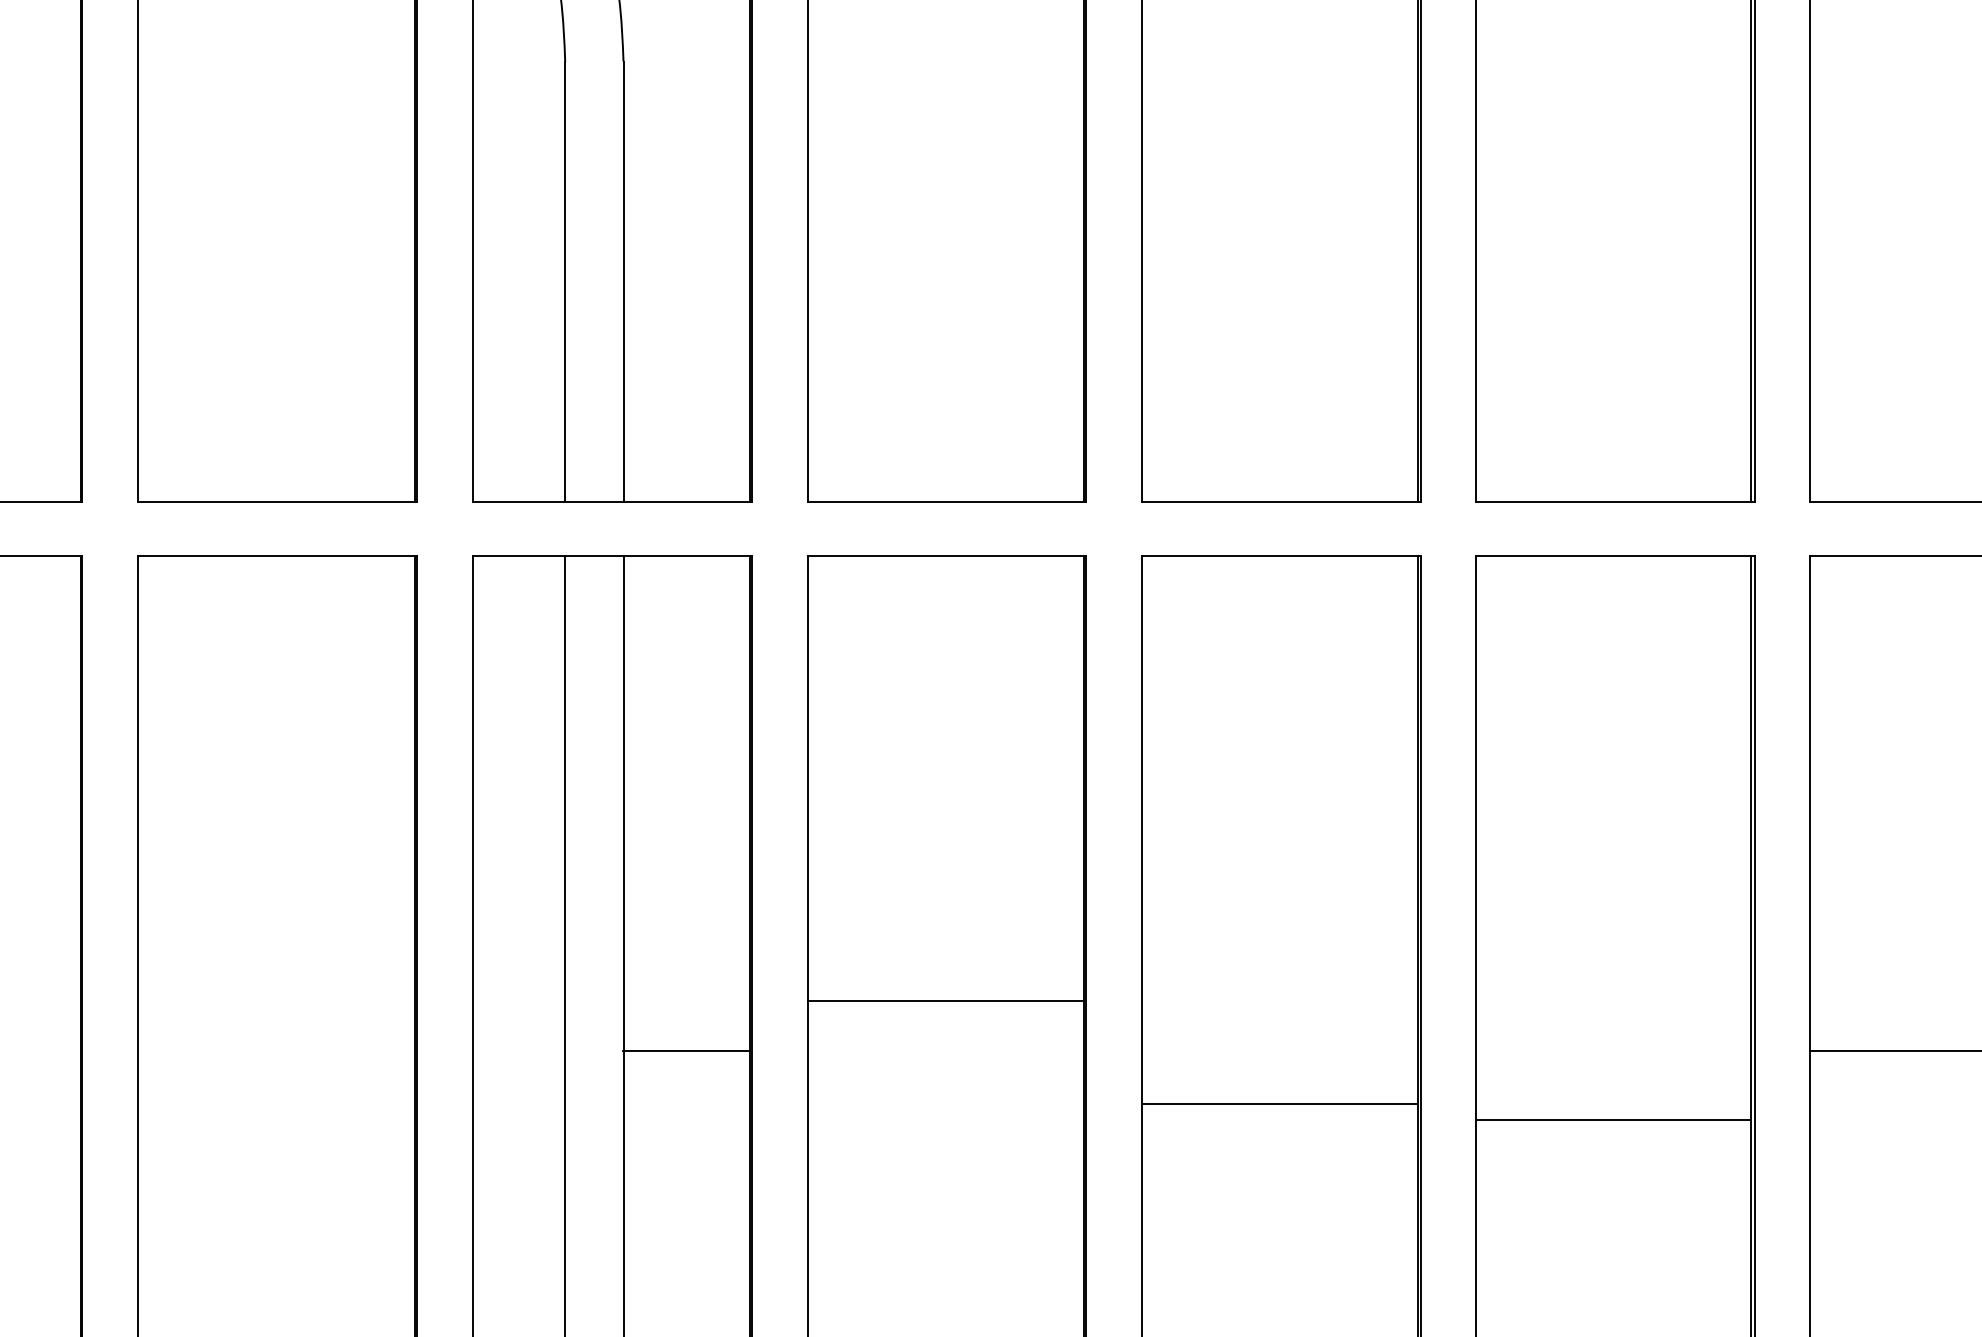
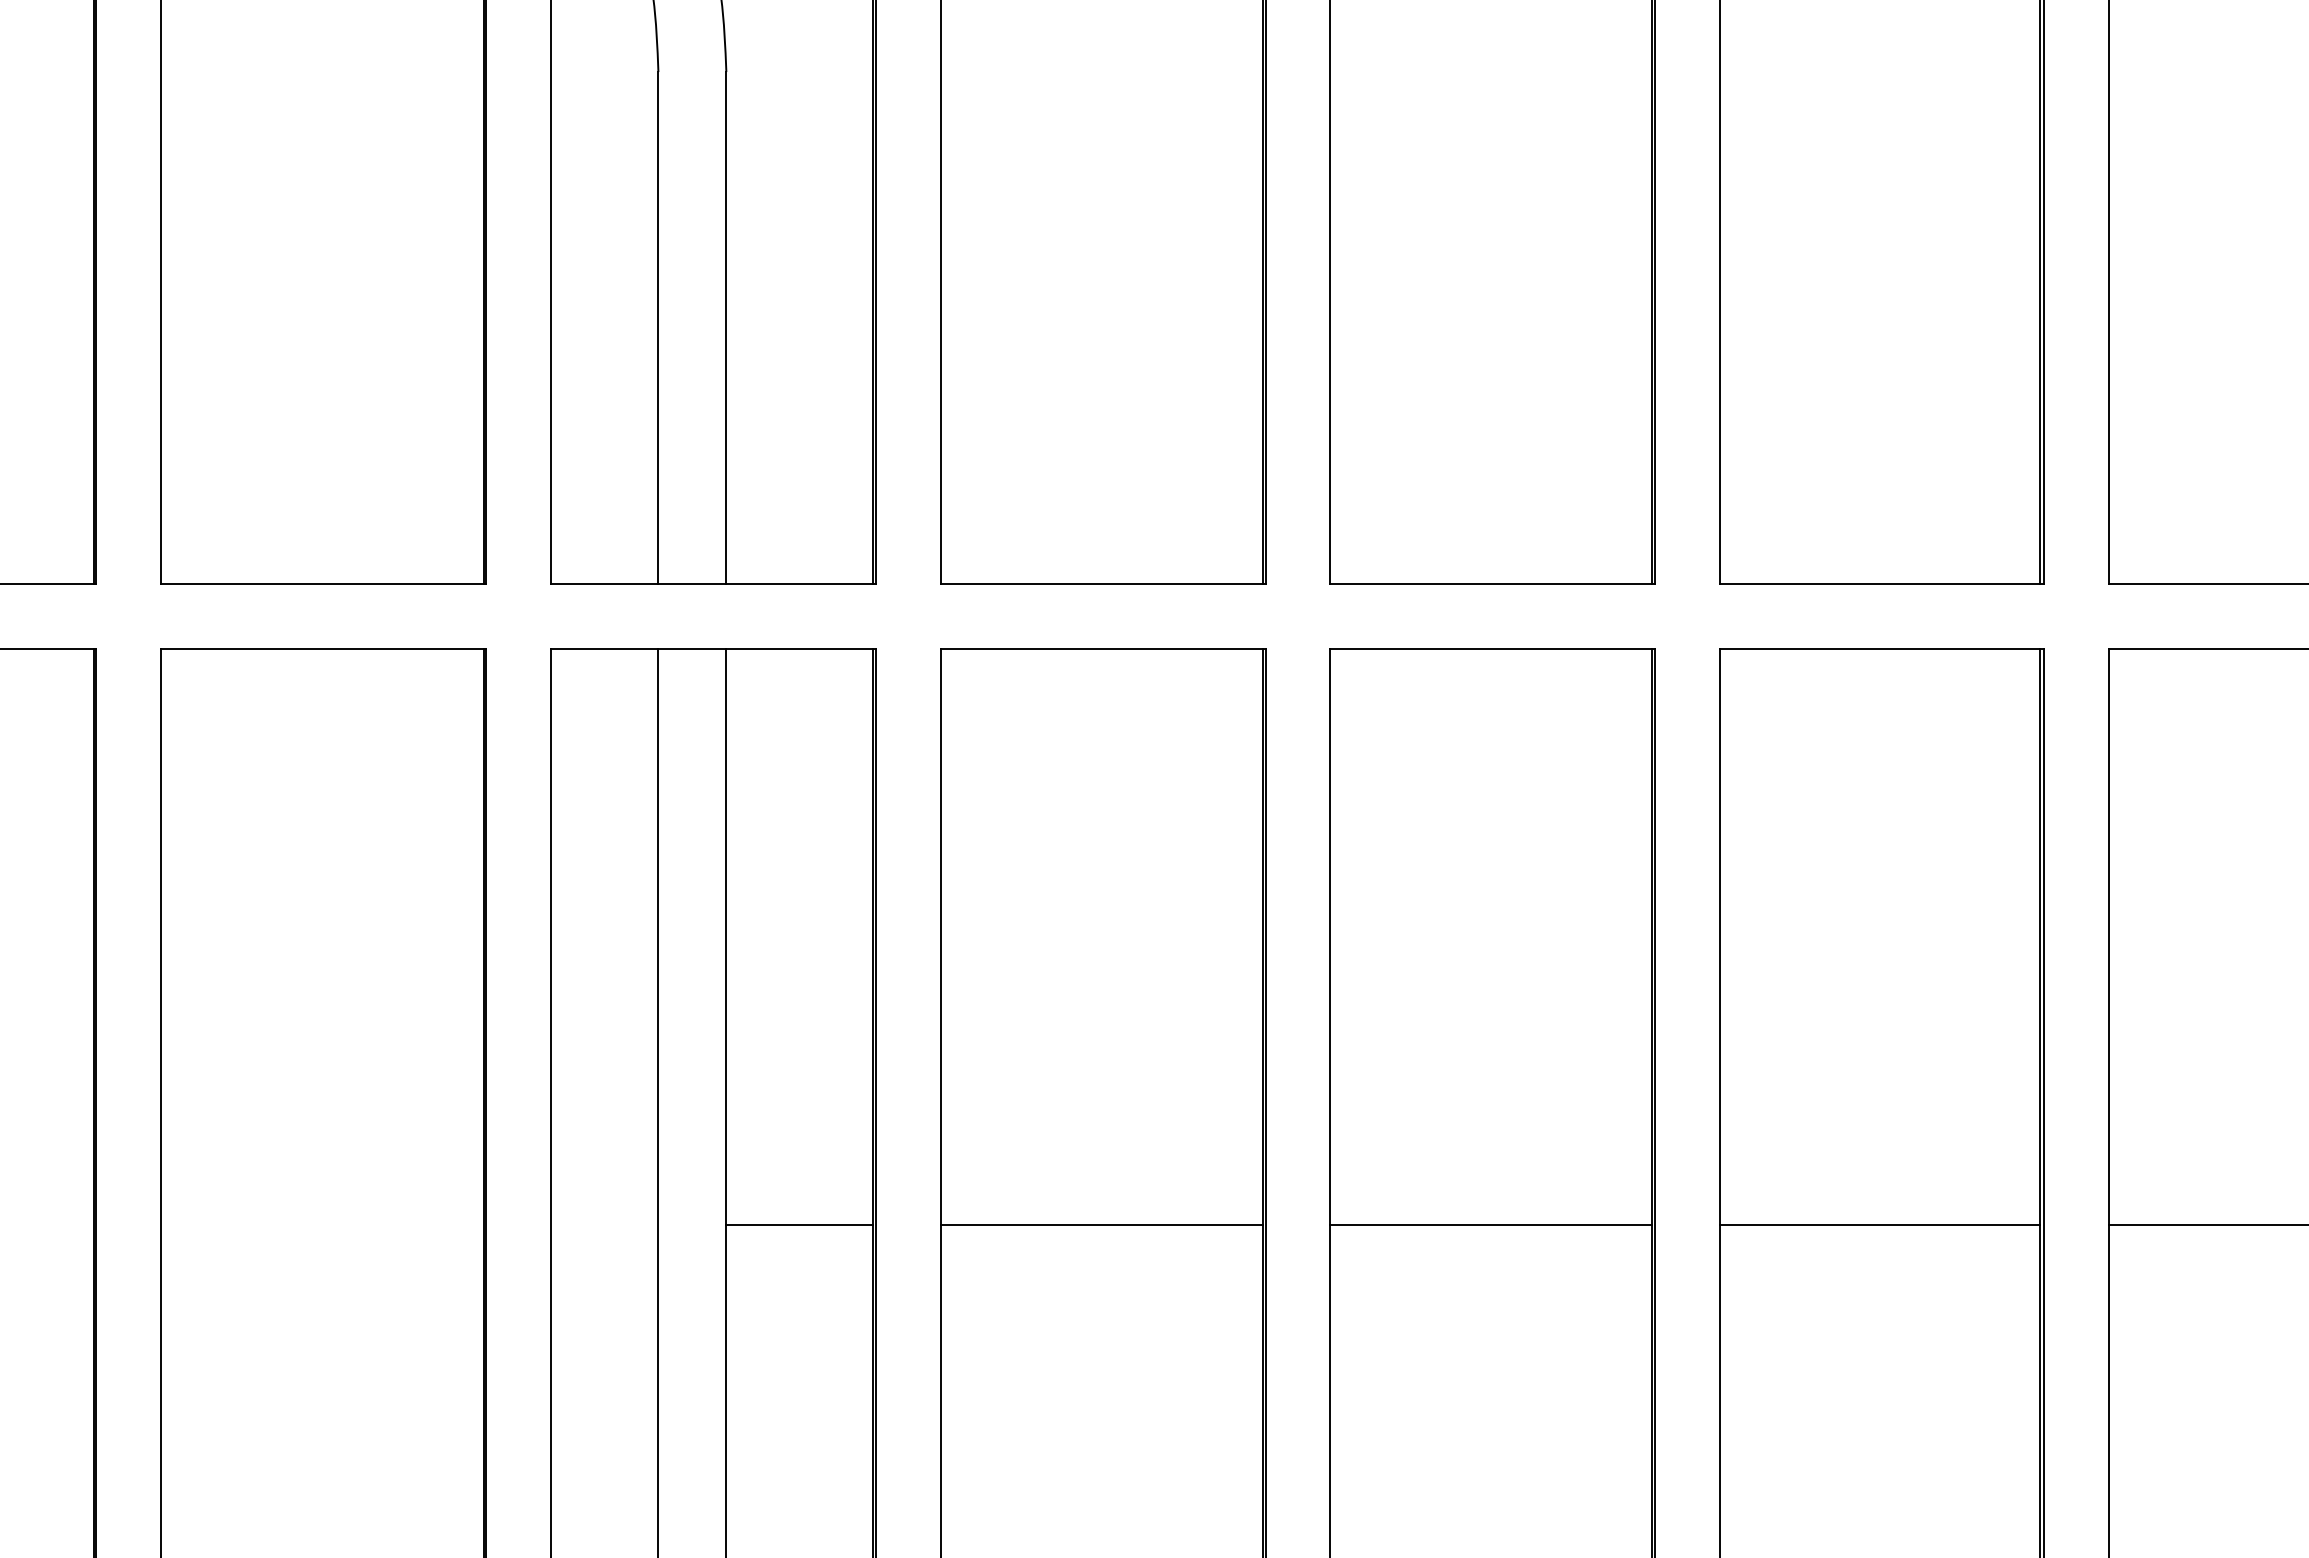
line: (945, 1000) -> (1101, 1224), moved
line: (1279, 1104) -> (1490, 1224), moved
line: (1613, 1119) -> (1879, 1224), moved

